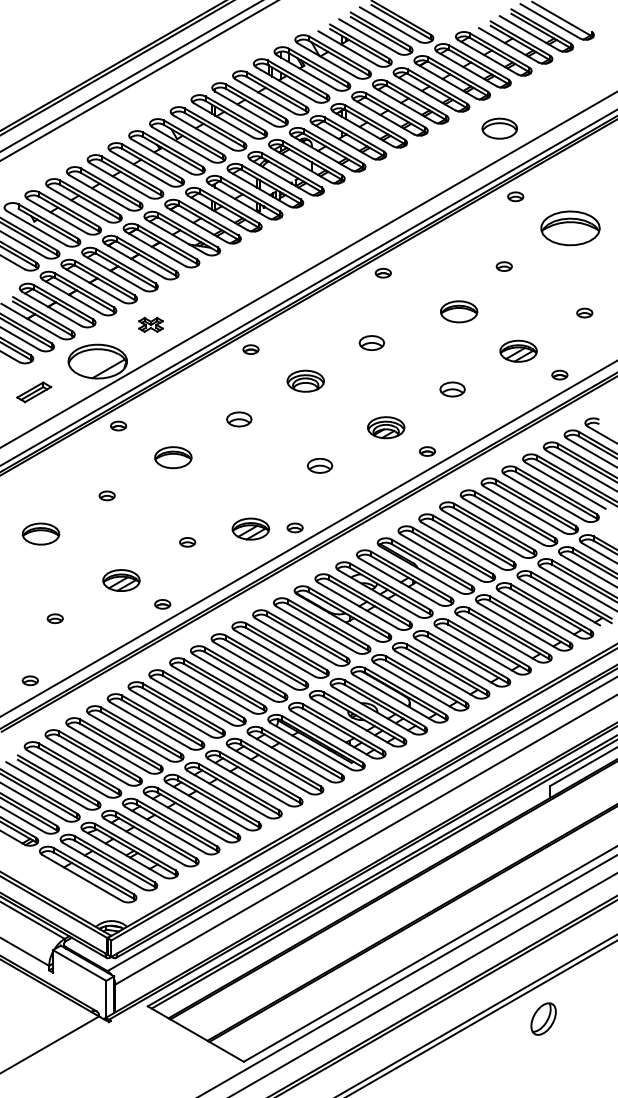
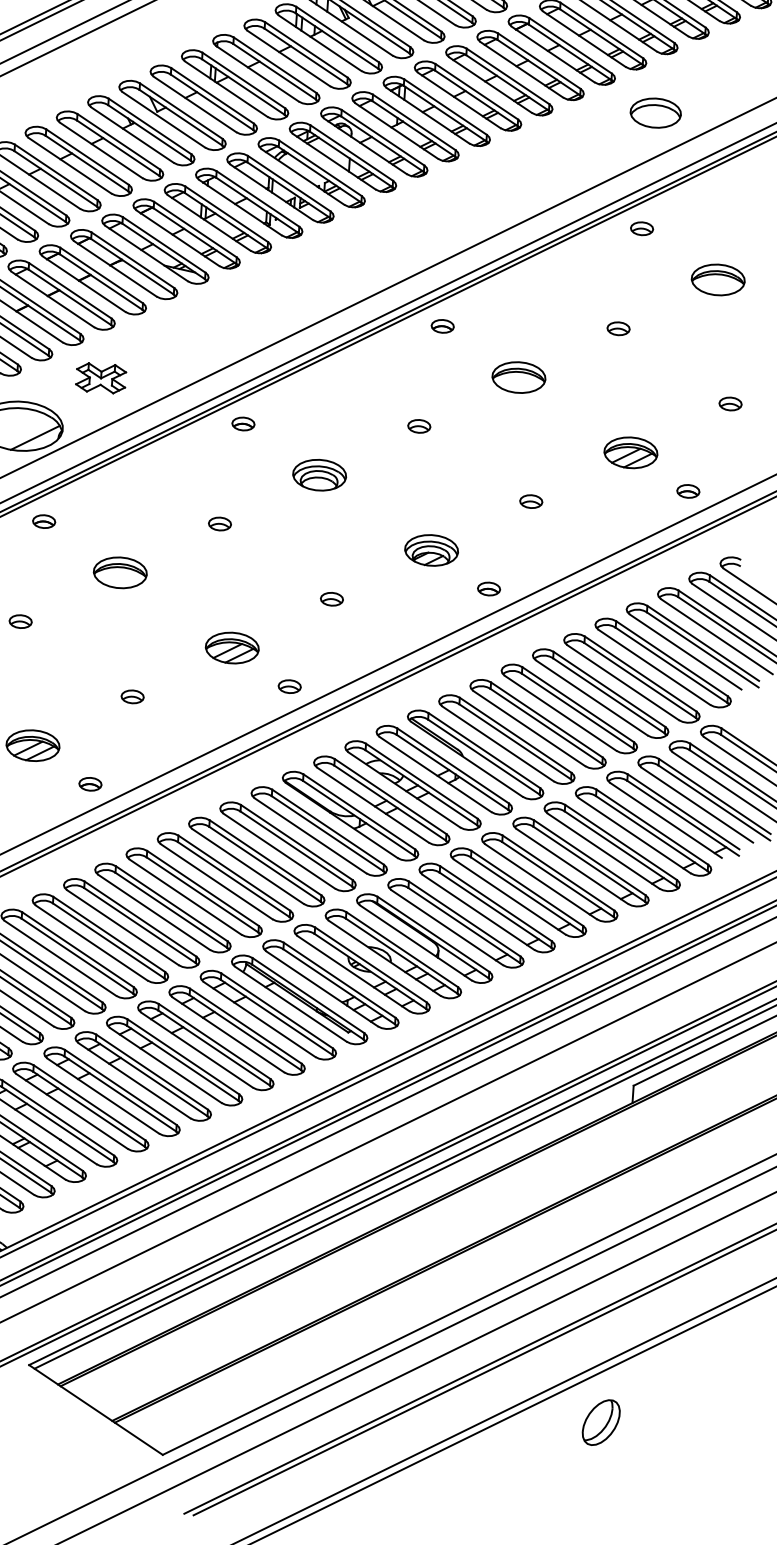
part: (499, 128) -> (655, 112), moved
part: (570, 228) -> (718, 280), size x0.62
part: (459, 311) -> (519, 377), moved
part: (150, 324) -> (100, 377), size x1.43
part: (371, 342) -> (418, 425), size x0.62
part: (451, 389) -> (529, 501), size x0.62
part: (239, 419) -> (219, 524), size x0.62
part: (319, 465) -> (331, 598), size x0.62
part: (250, 528) -> (231, 647), moved

